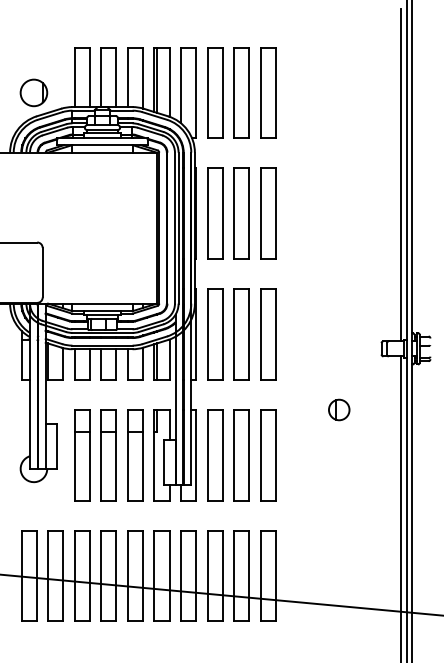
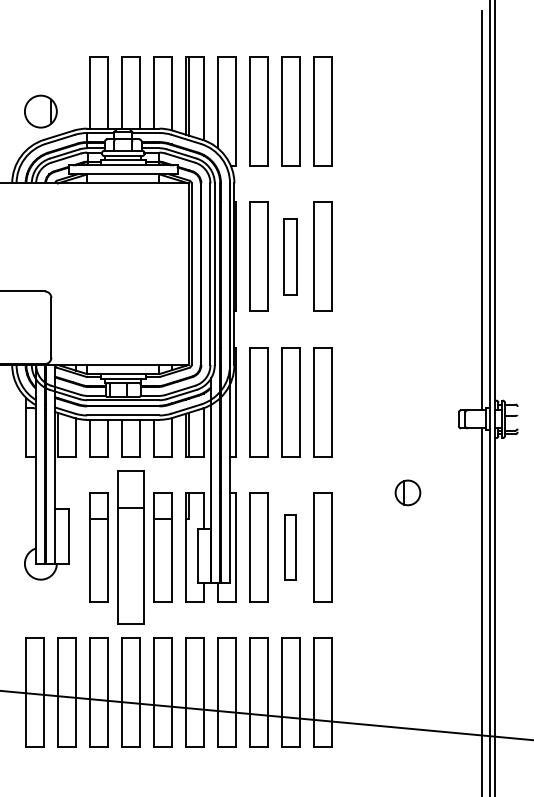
part: (241, 213) -> (290, 256), size x0.7
part: (108, 455) -> (130, 547), size x1.4
part: (241, 455) -> (290, 547), size x0.6

